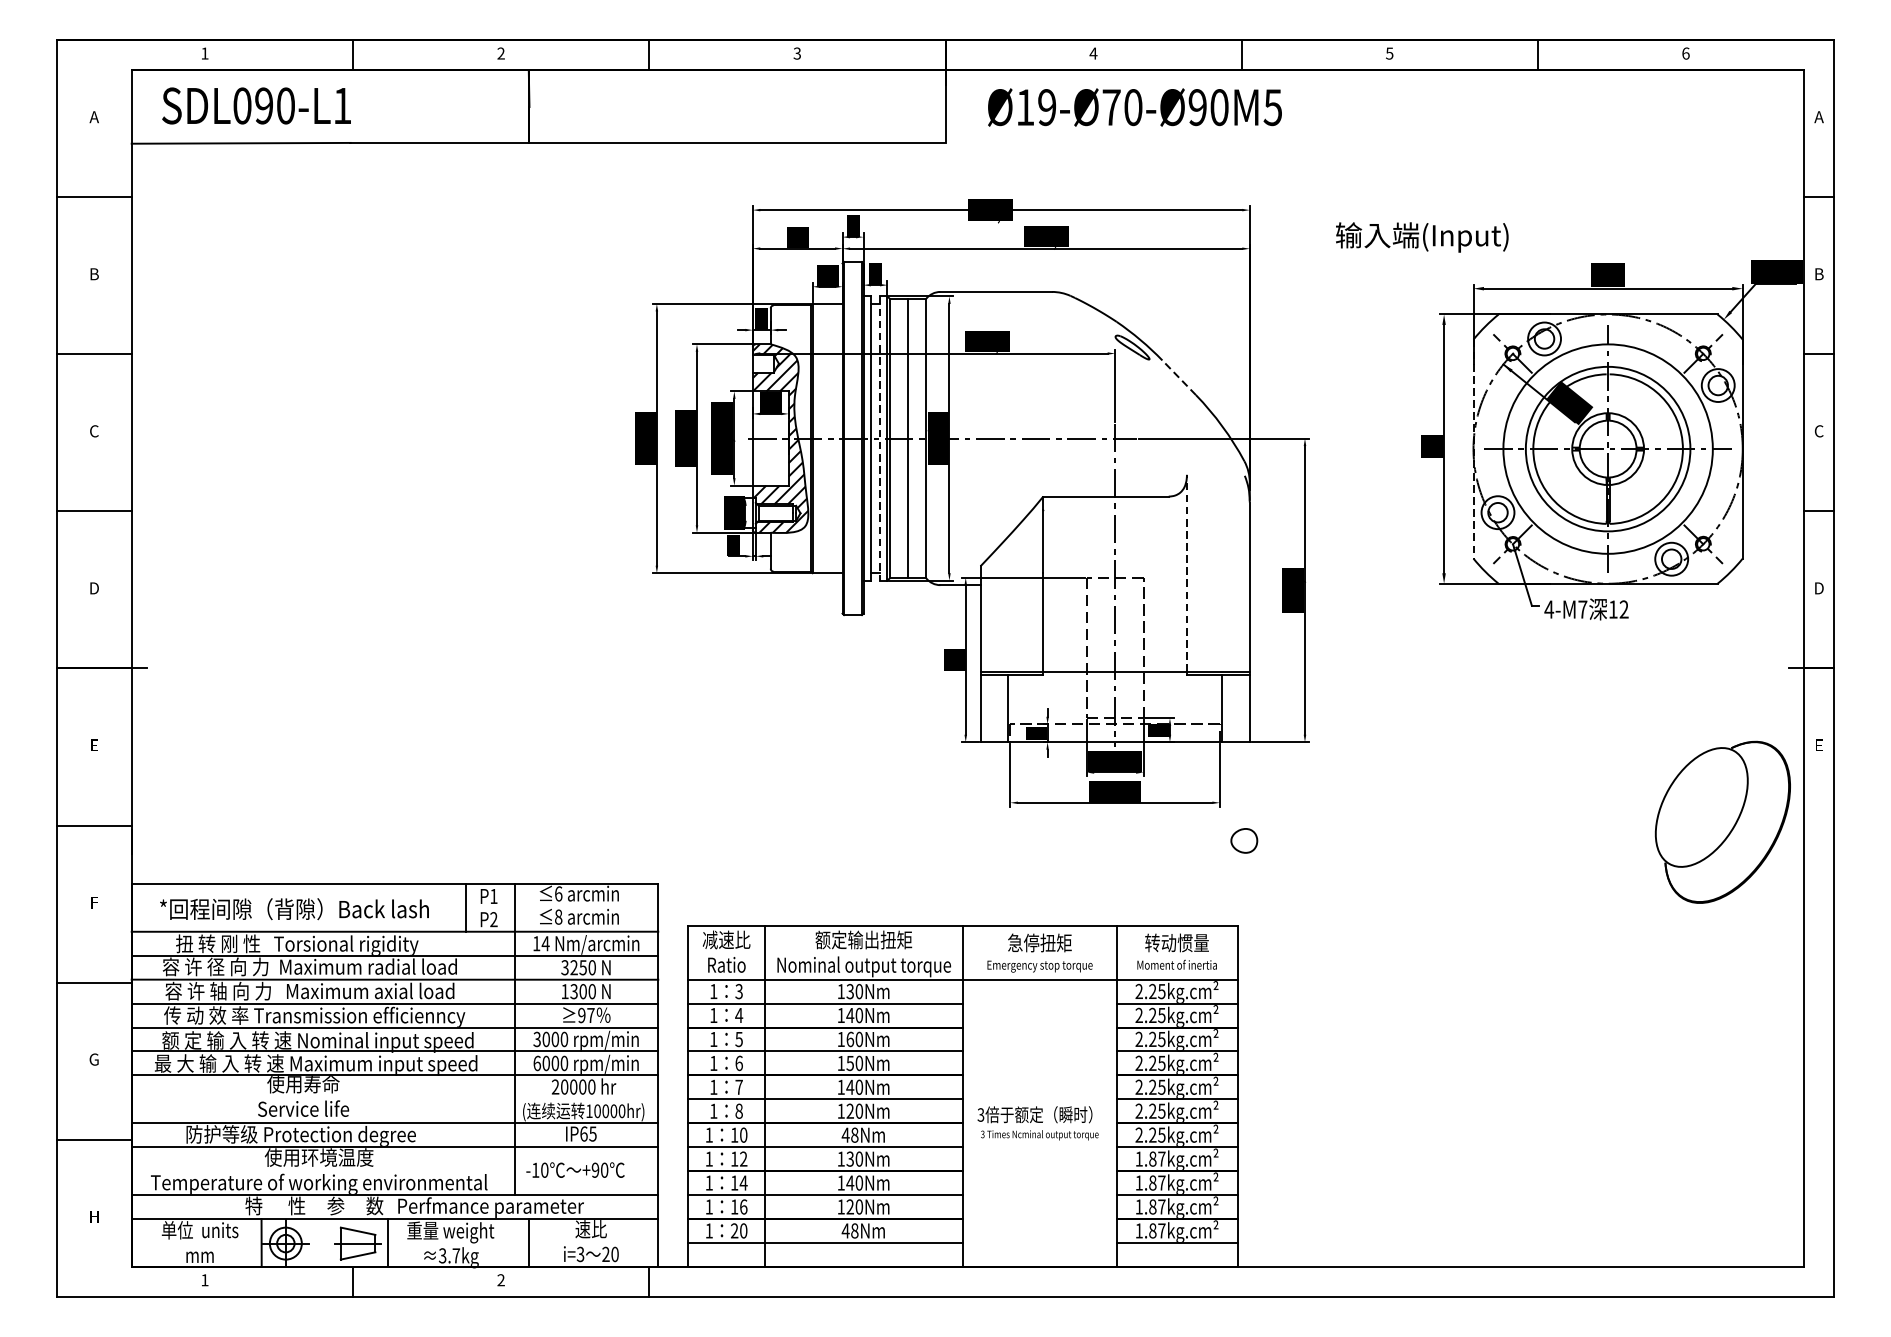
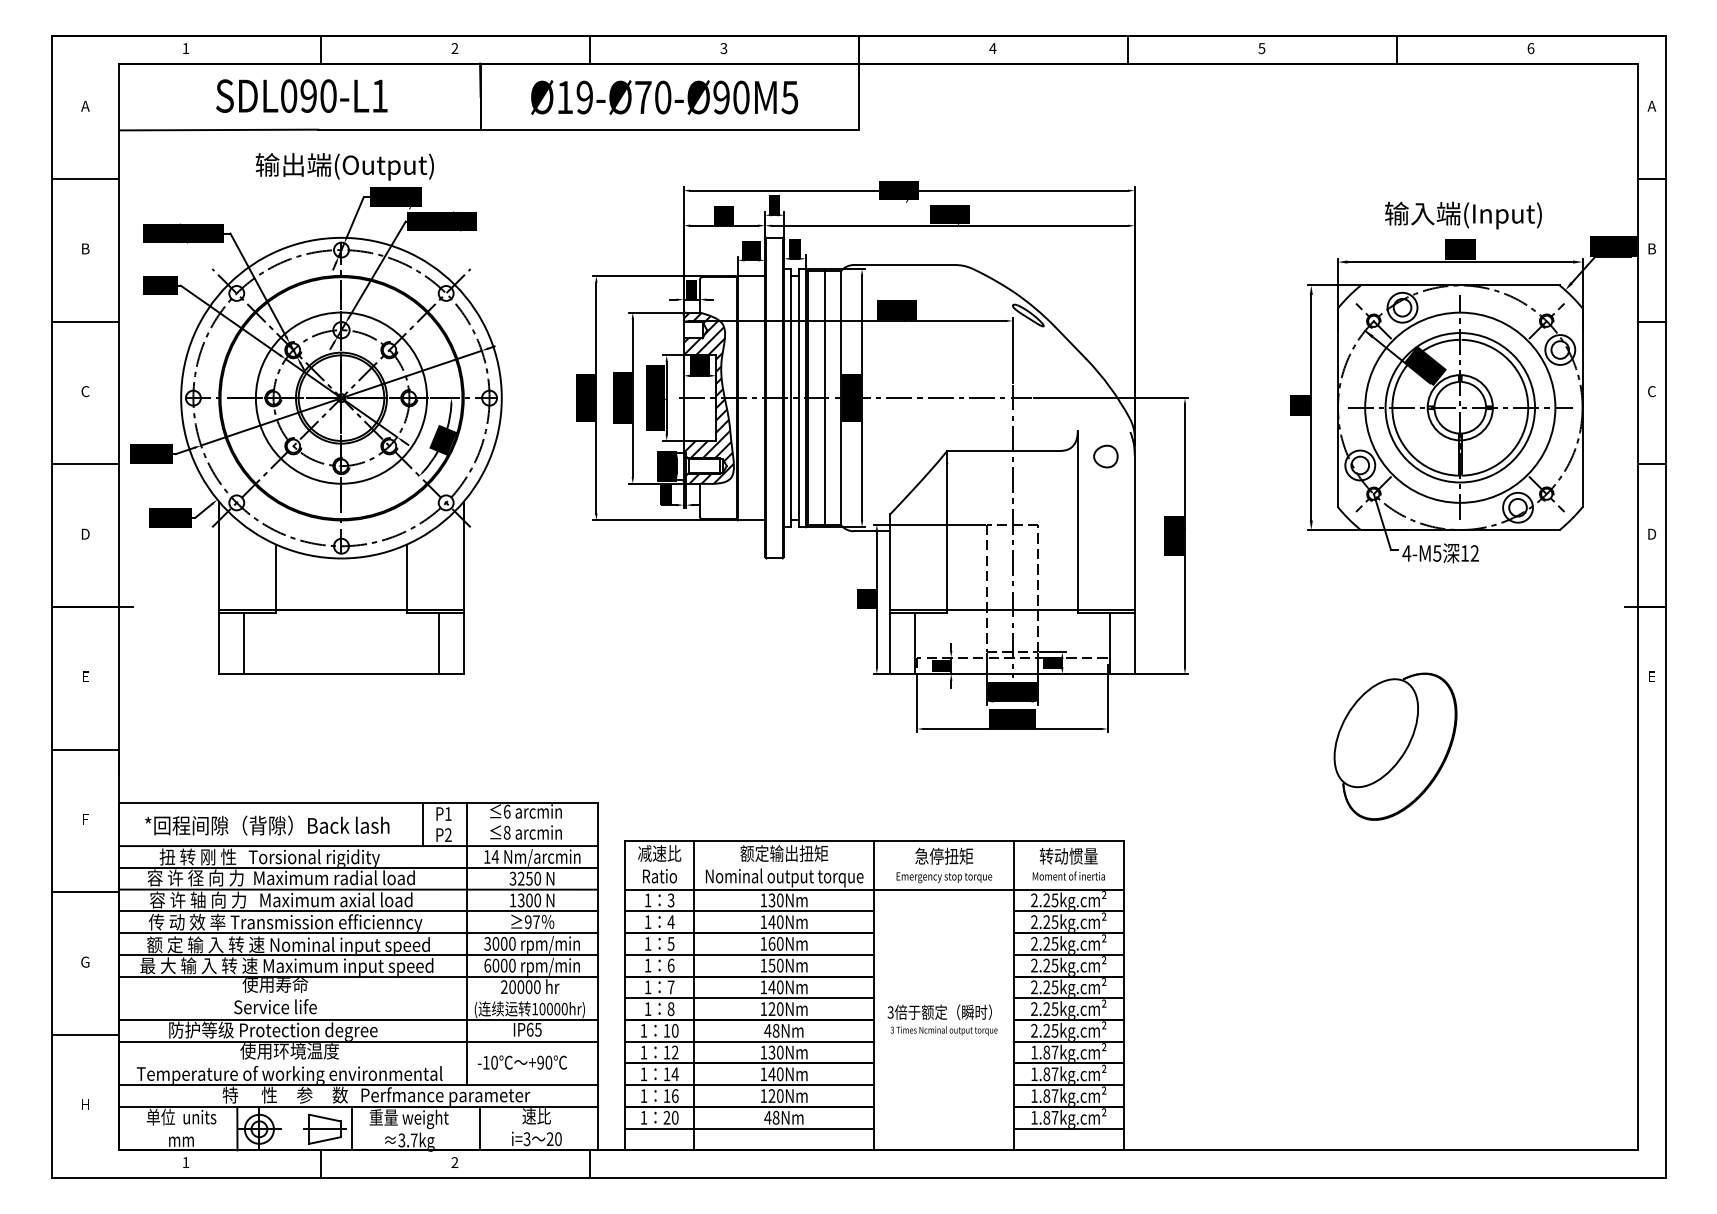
text: (256, 105) -> (301, 95), moved
text: (1134, 107) -> (664, 97), moved
text: (1422, 237) -> (1463, 215), moved
line: (1178, 377) -> (1070, 342), dashed -> solid
line: (880, 438) -> (799, 398), dashed -> solid
line: (1474, 449) -> (1338, 408), dashed -> solid
part: (348, 455) -> (316, 413), added
line: (1186, 573) -> (1077, 520), dashed -> solid
text: (1583, 609) -> (1437, 553), 4-M7 -> 4-M5
part: (1722, 822) -> (1395, 746), moved
part: (1243, 840) -> (1105, 456), moved

